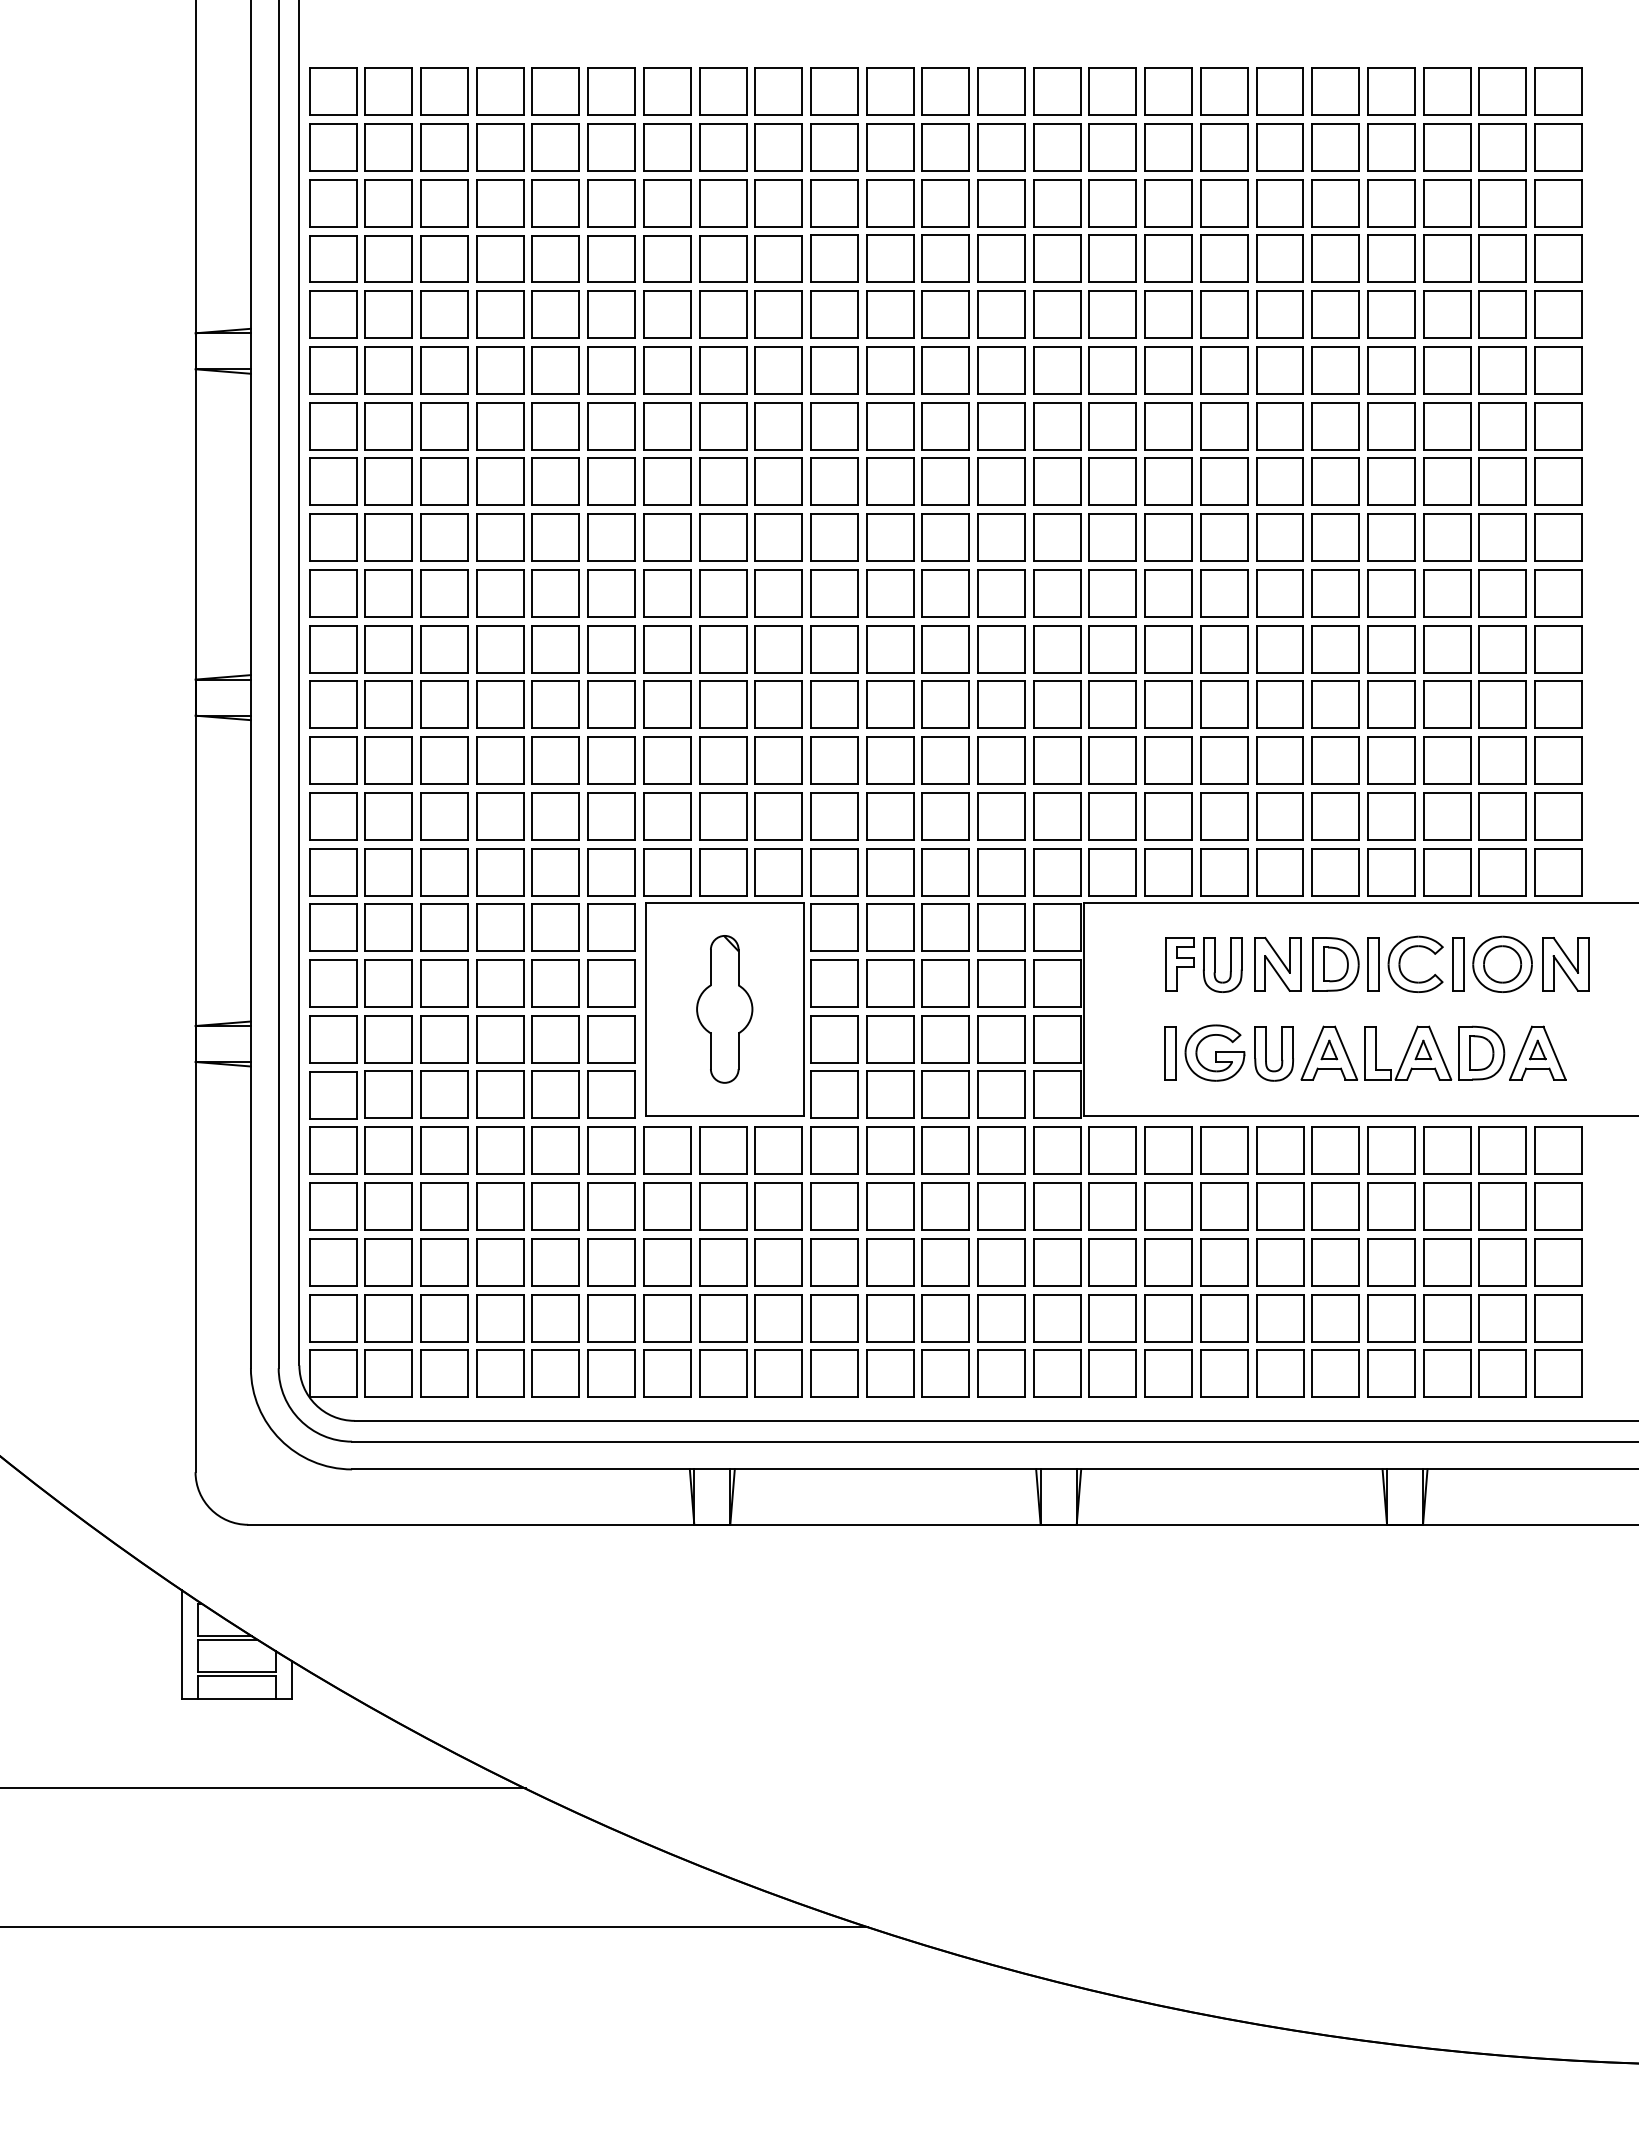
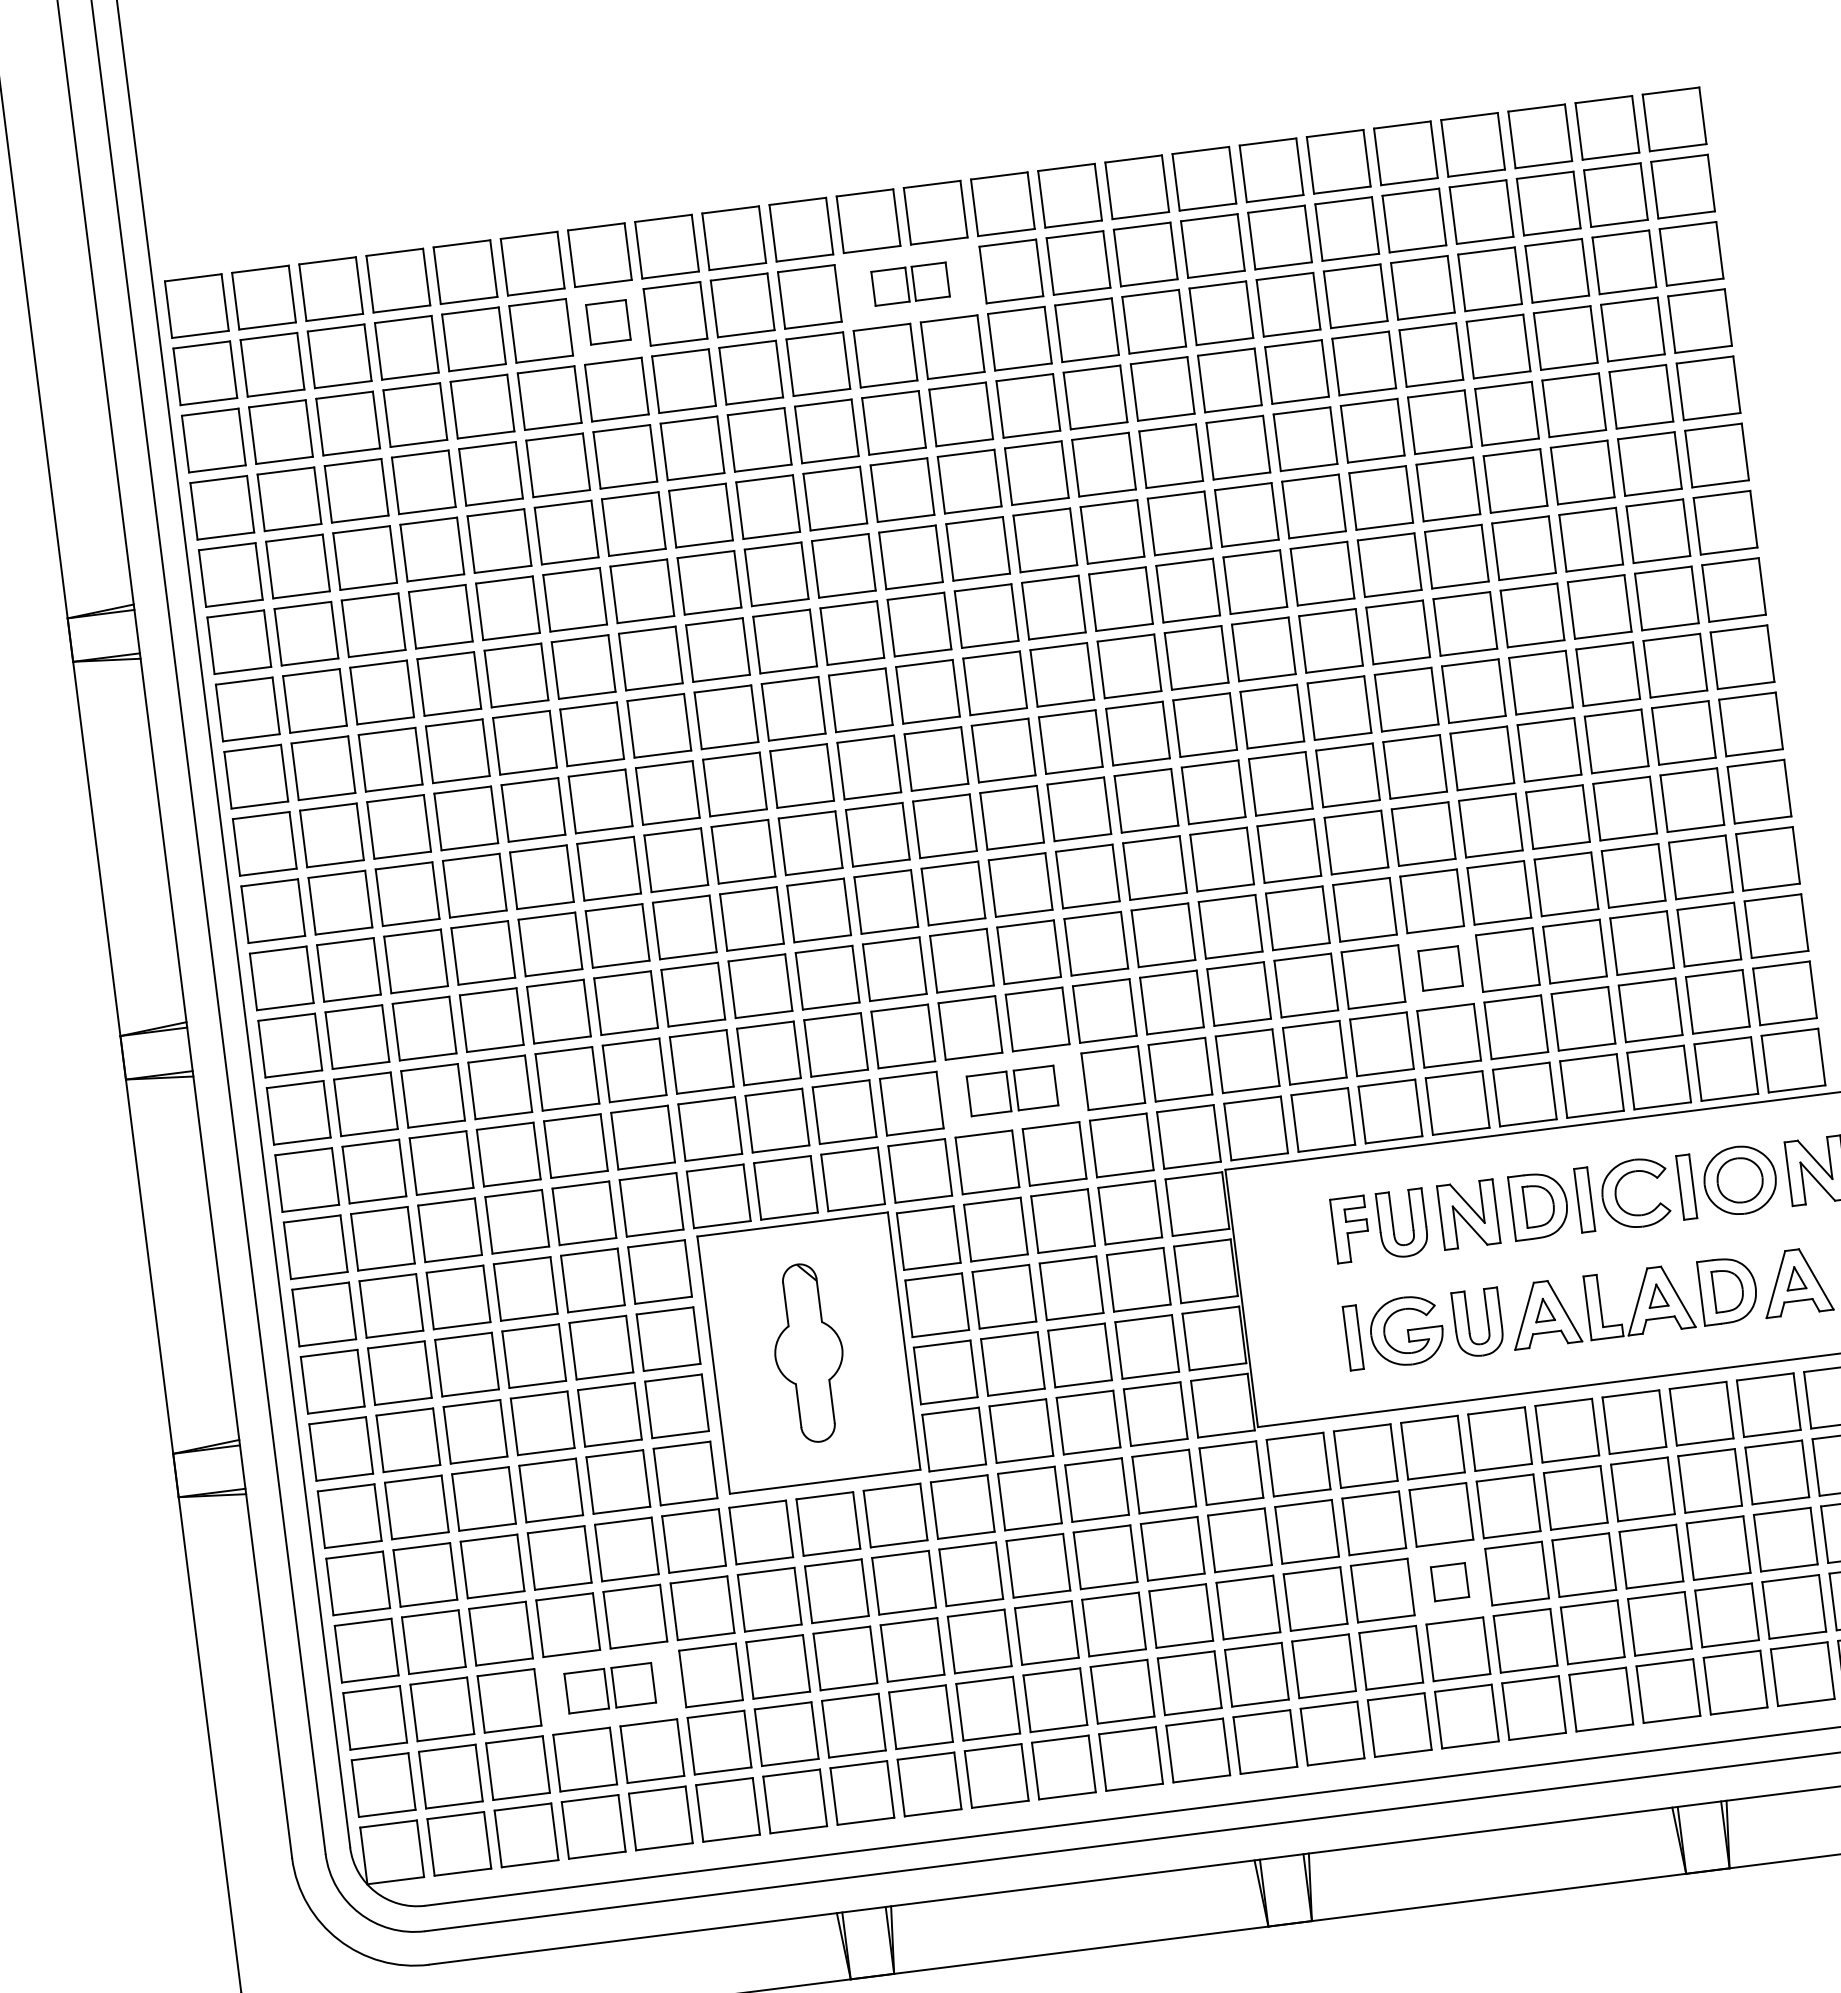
part: (667, 147) -> (608, 322), size x0.7
part: (917, 147) -> (910, 284), size x0.6
part: (1279, 760) -> (1440, 968), size x0.7
part: (917, 816) -> (1011, 1091), size x0.7
part: (527, 1262) -> (609, 1688), size x0.7
part: (1224, 1262) -> (1450, 1582), size x0.6

